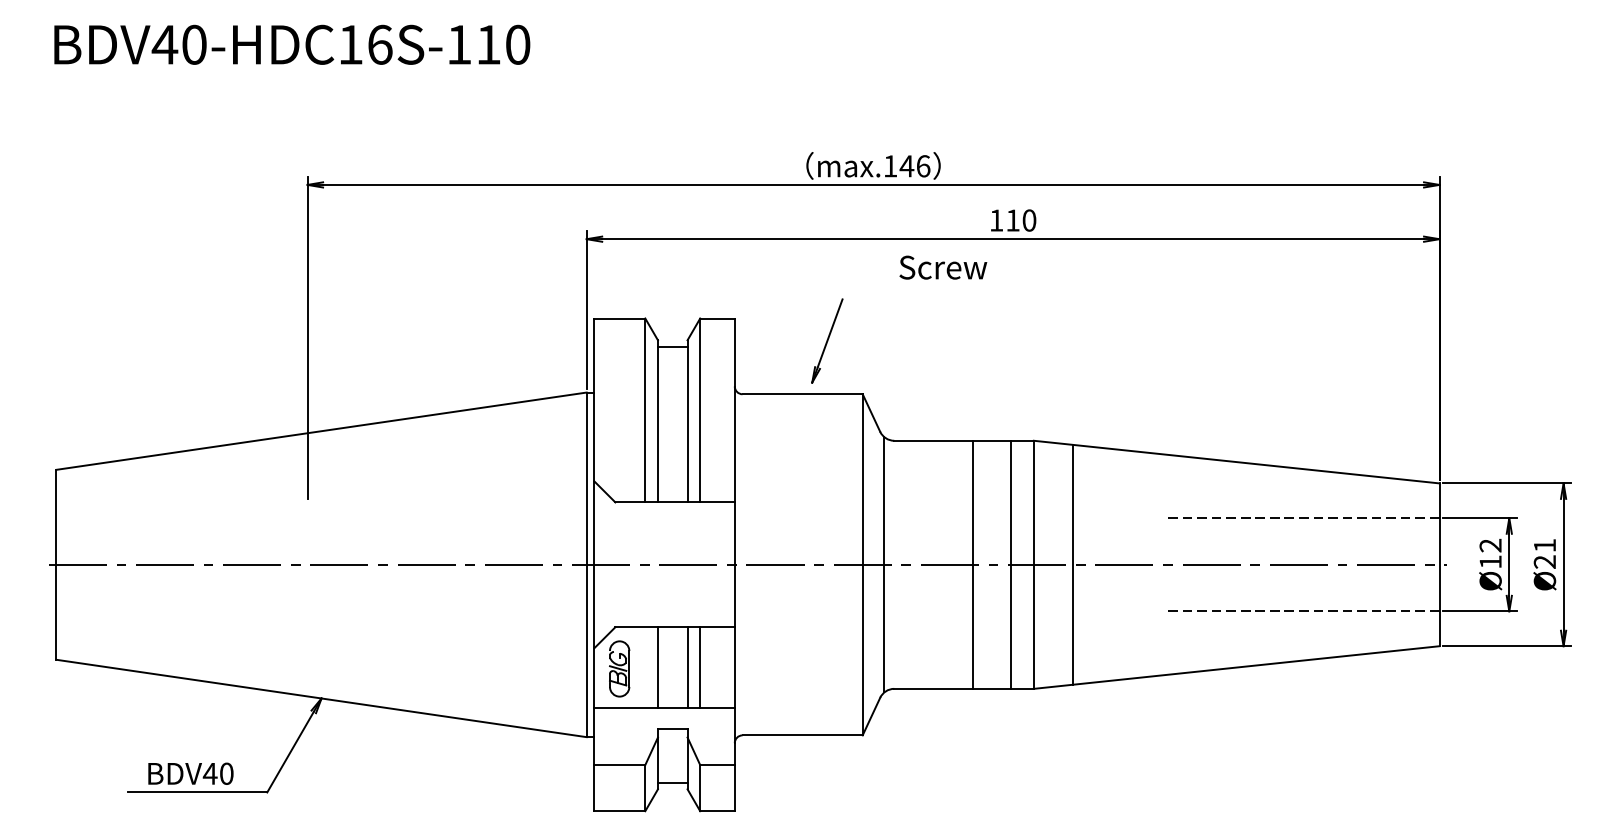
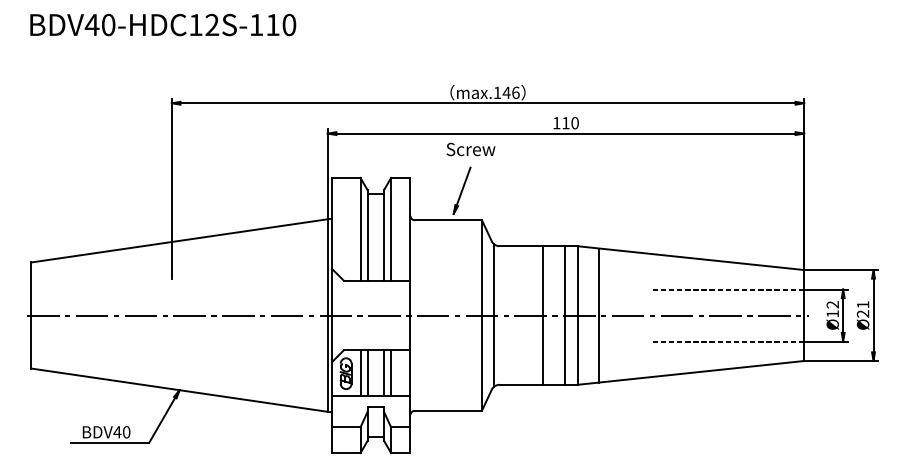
text: (380, 43) -> (212, 24), BDV40-HDC16S-110 -> BDV40-HDC12S-110
text: (942, 267) -> (470, 149), moved
line: (645, 666) -> (360, 372), added

